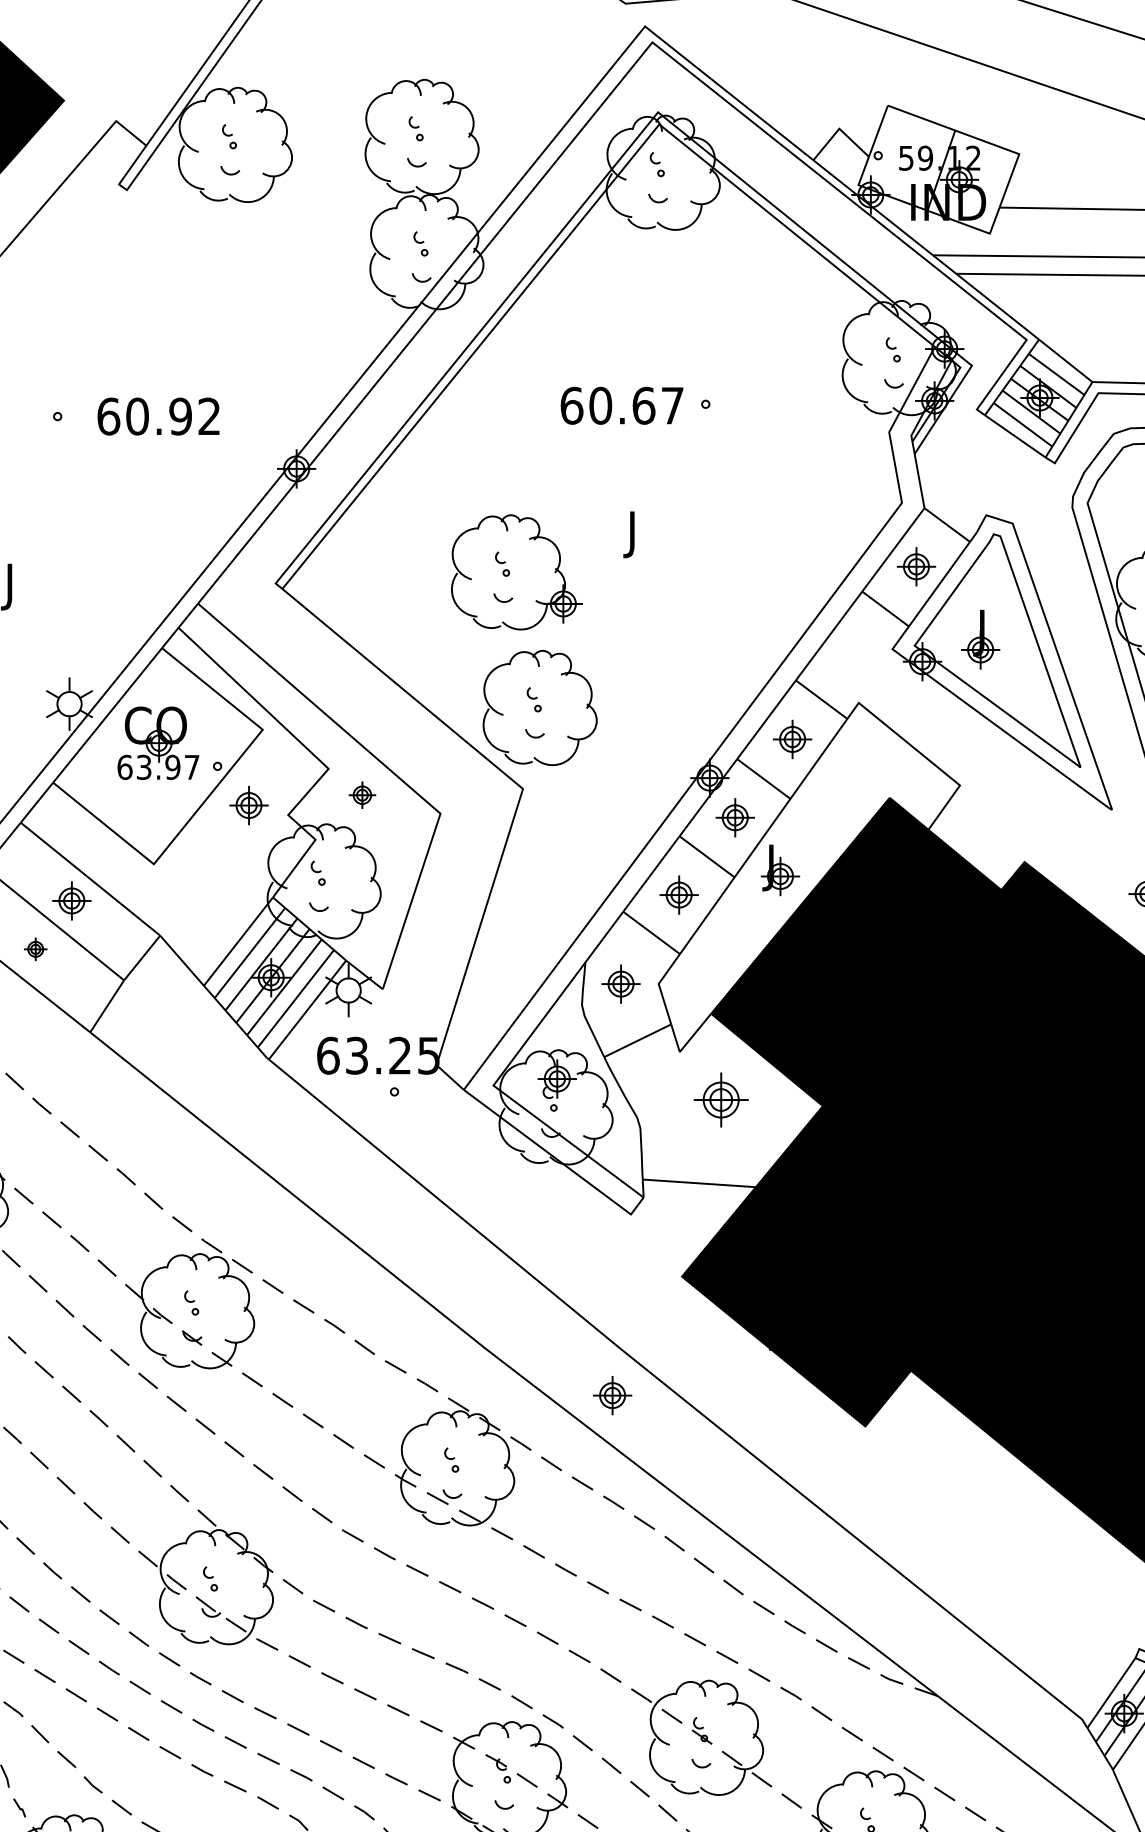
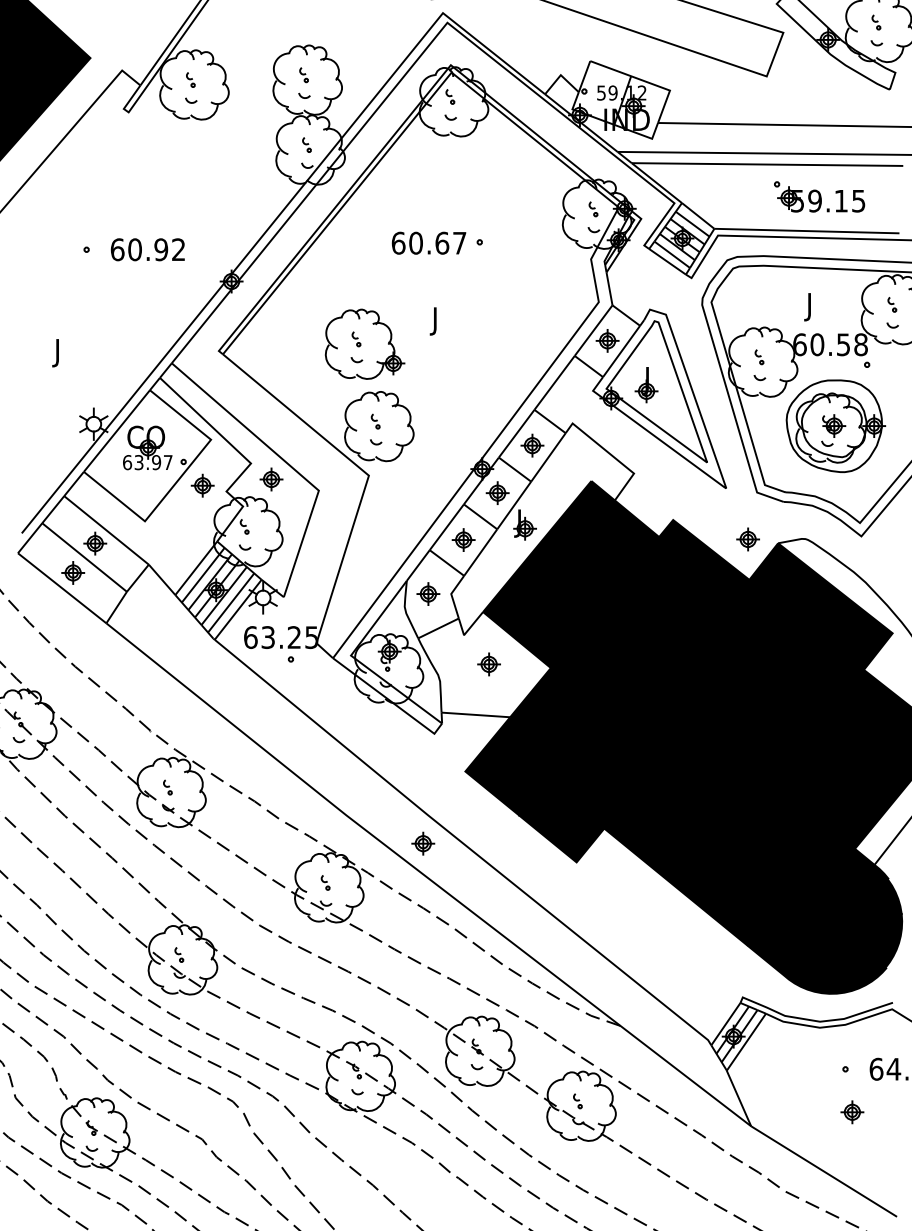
part: (362, 795) -> (271, 479), size x1.43
part: (36, 948) -> (73, 572), size x1.67
part: (720, 1100) -> (488, 664), size x0.71

